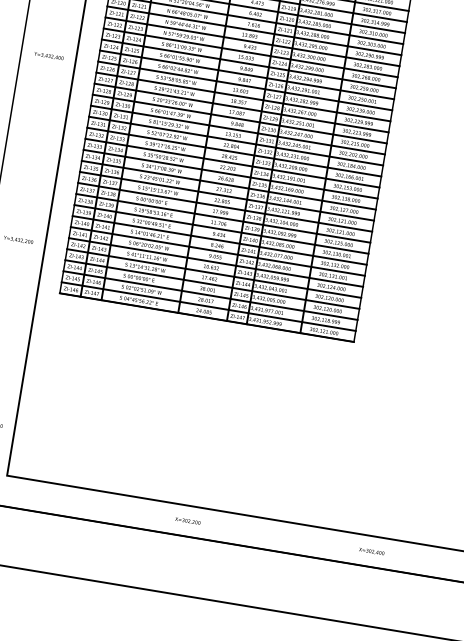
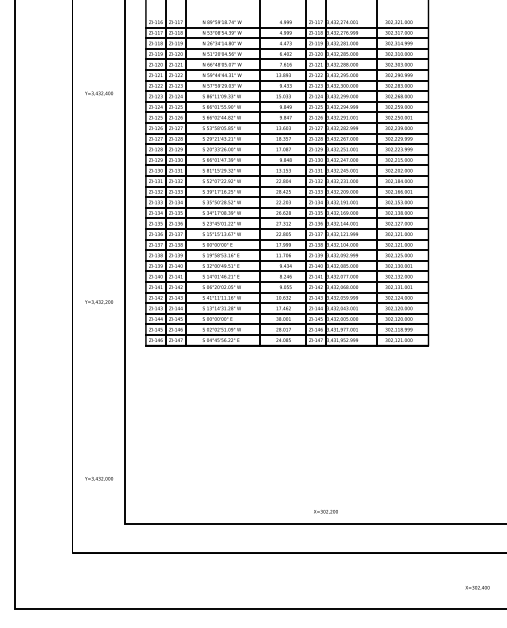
text: (49, 56) -> (99, 93), moved
text: (187, 520) -> (325, 511), moved
text: (371, 551) -> (477, 587), moved

